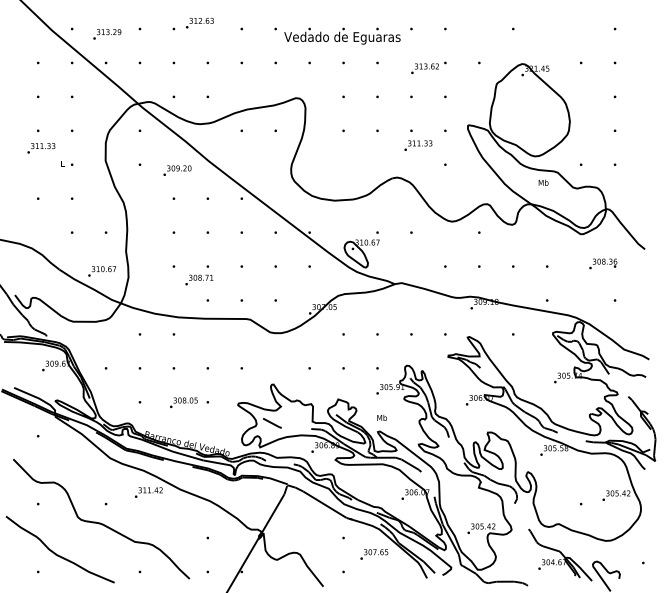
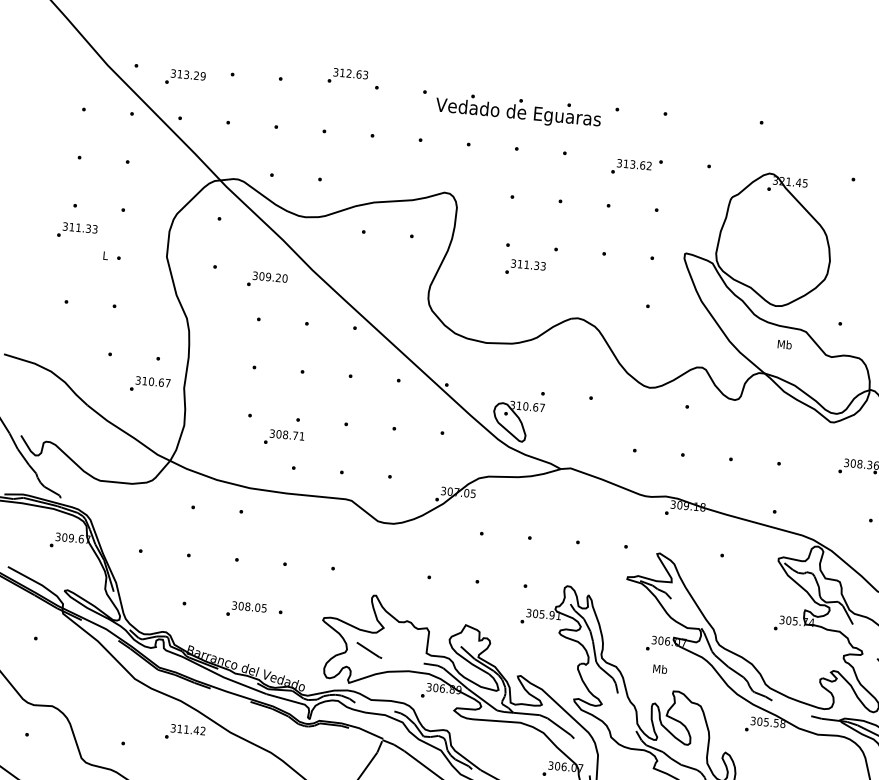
text: (199, 22) -> (347, 75), moved
text: (418, 145) -> (525, 267), moved
text: (102, 271) -> (150, 385), moved
text: (381, 417) -> (659, 668), moved

